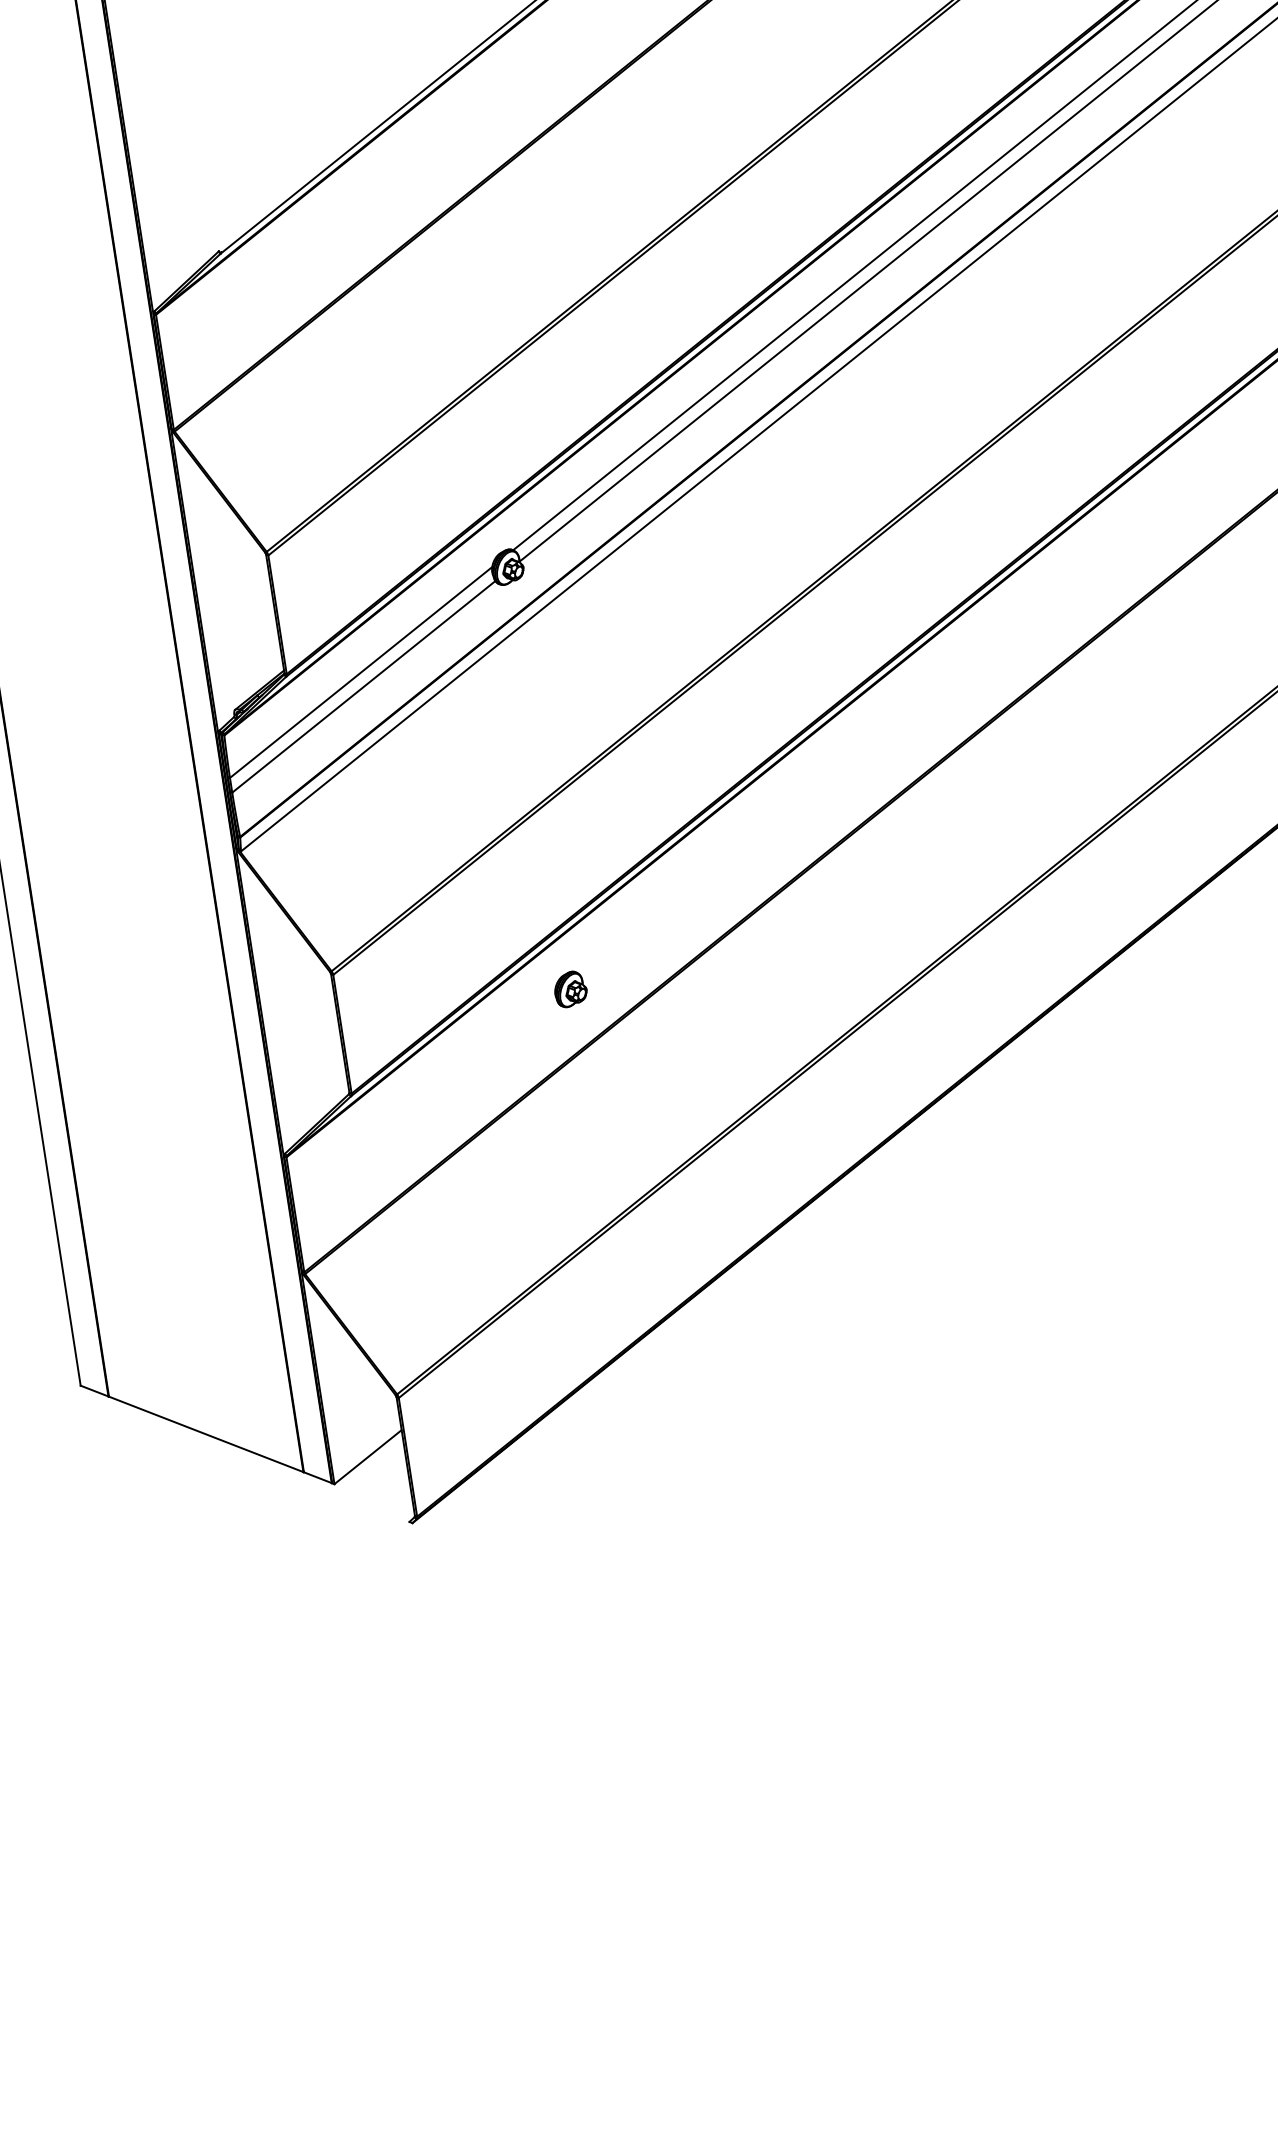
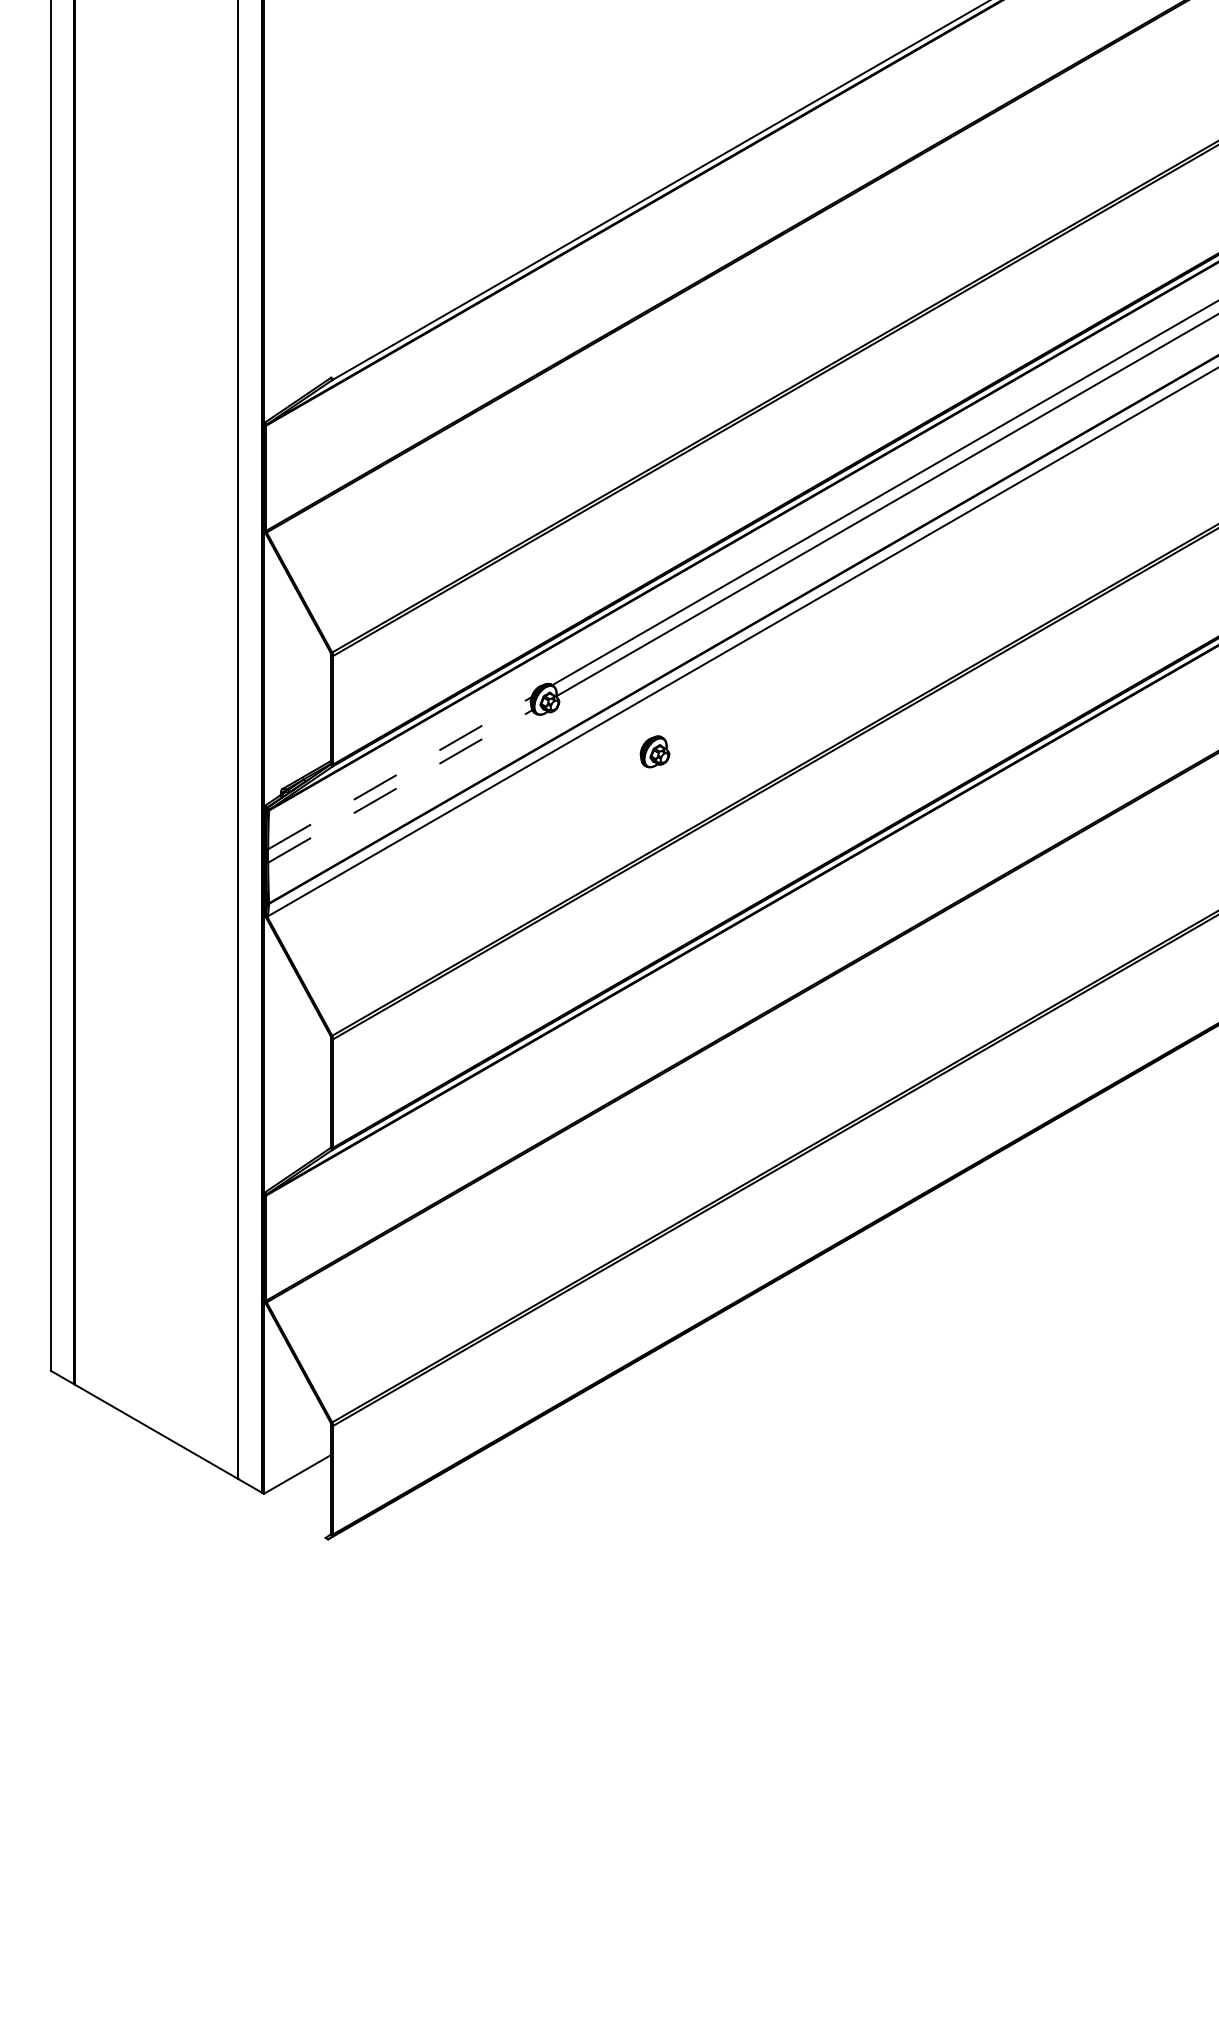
line: (360, 672) -> (399, 773), solid -> dashed
line: (364, 686) -> (400, 786), solid -> dashed
part: (569, 988) -> (654, 751), moved

